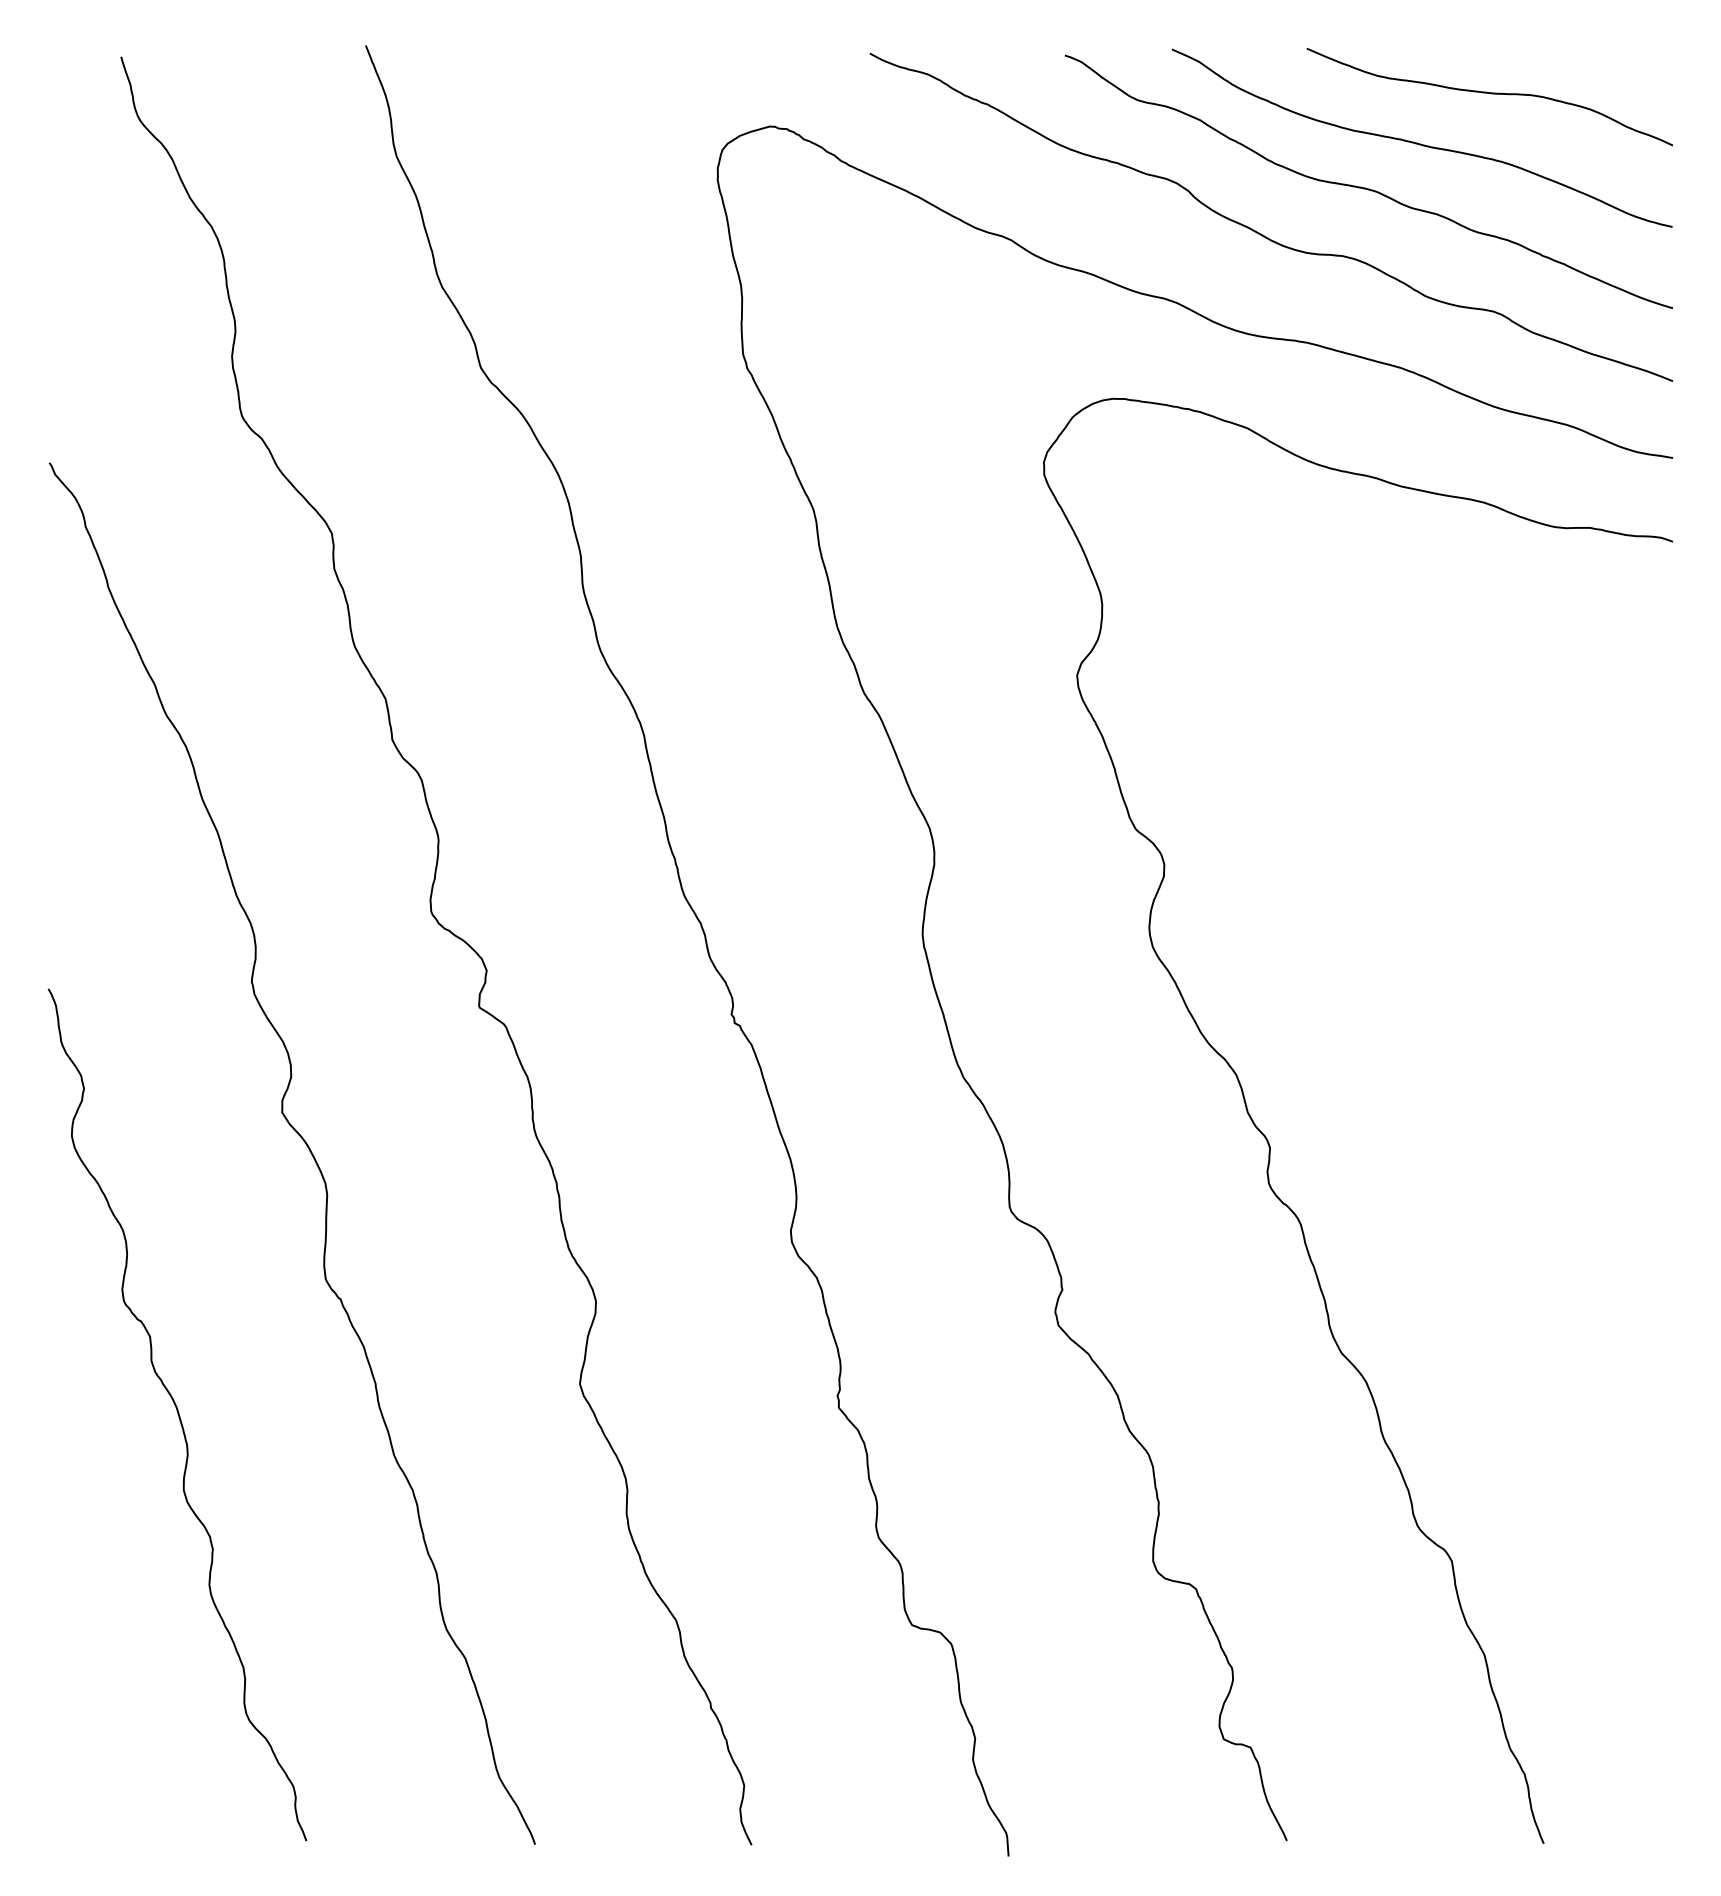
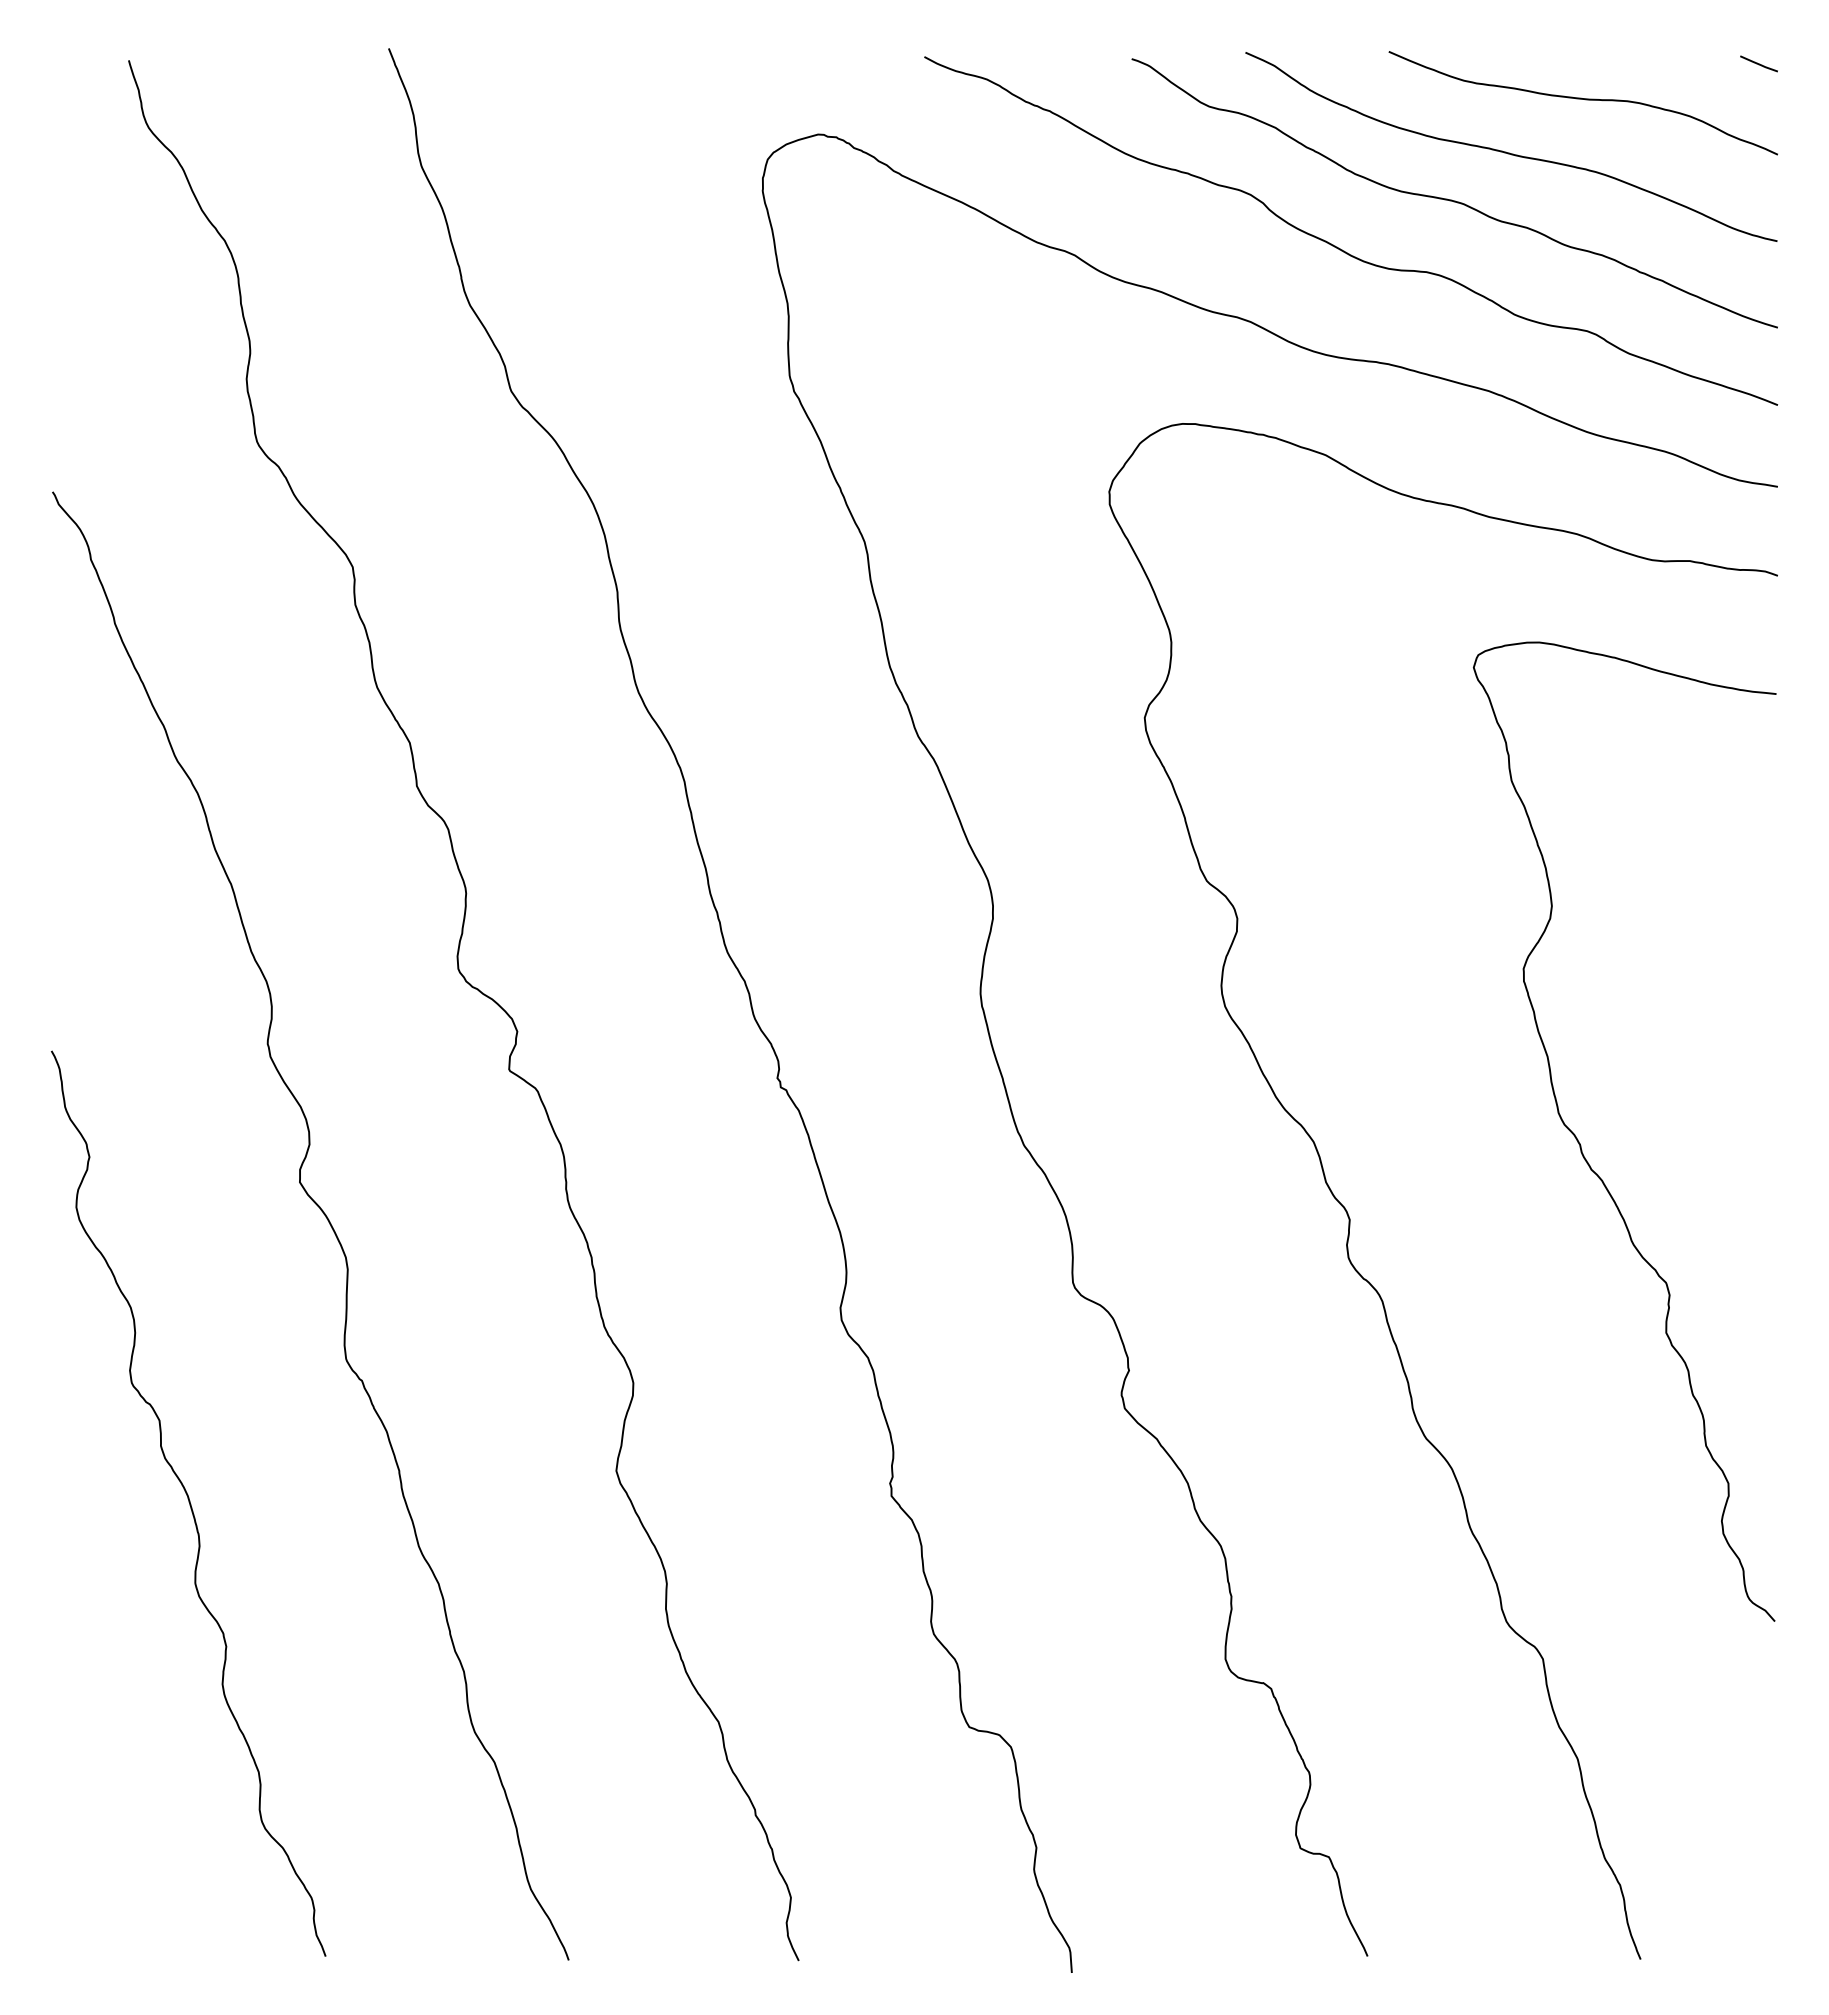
line: (1654, 59) -> (1758, 63), added
curve: (1488, 1077) -> (1581, 1145), added

